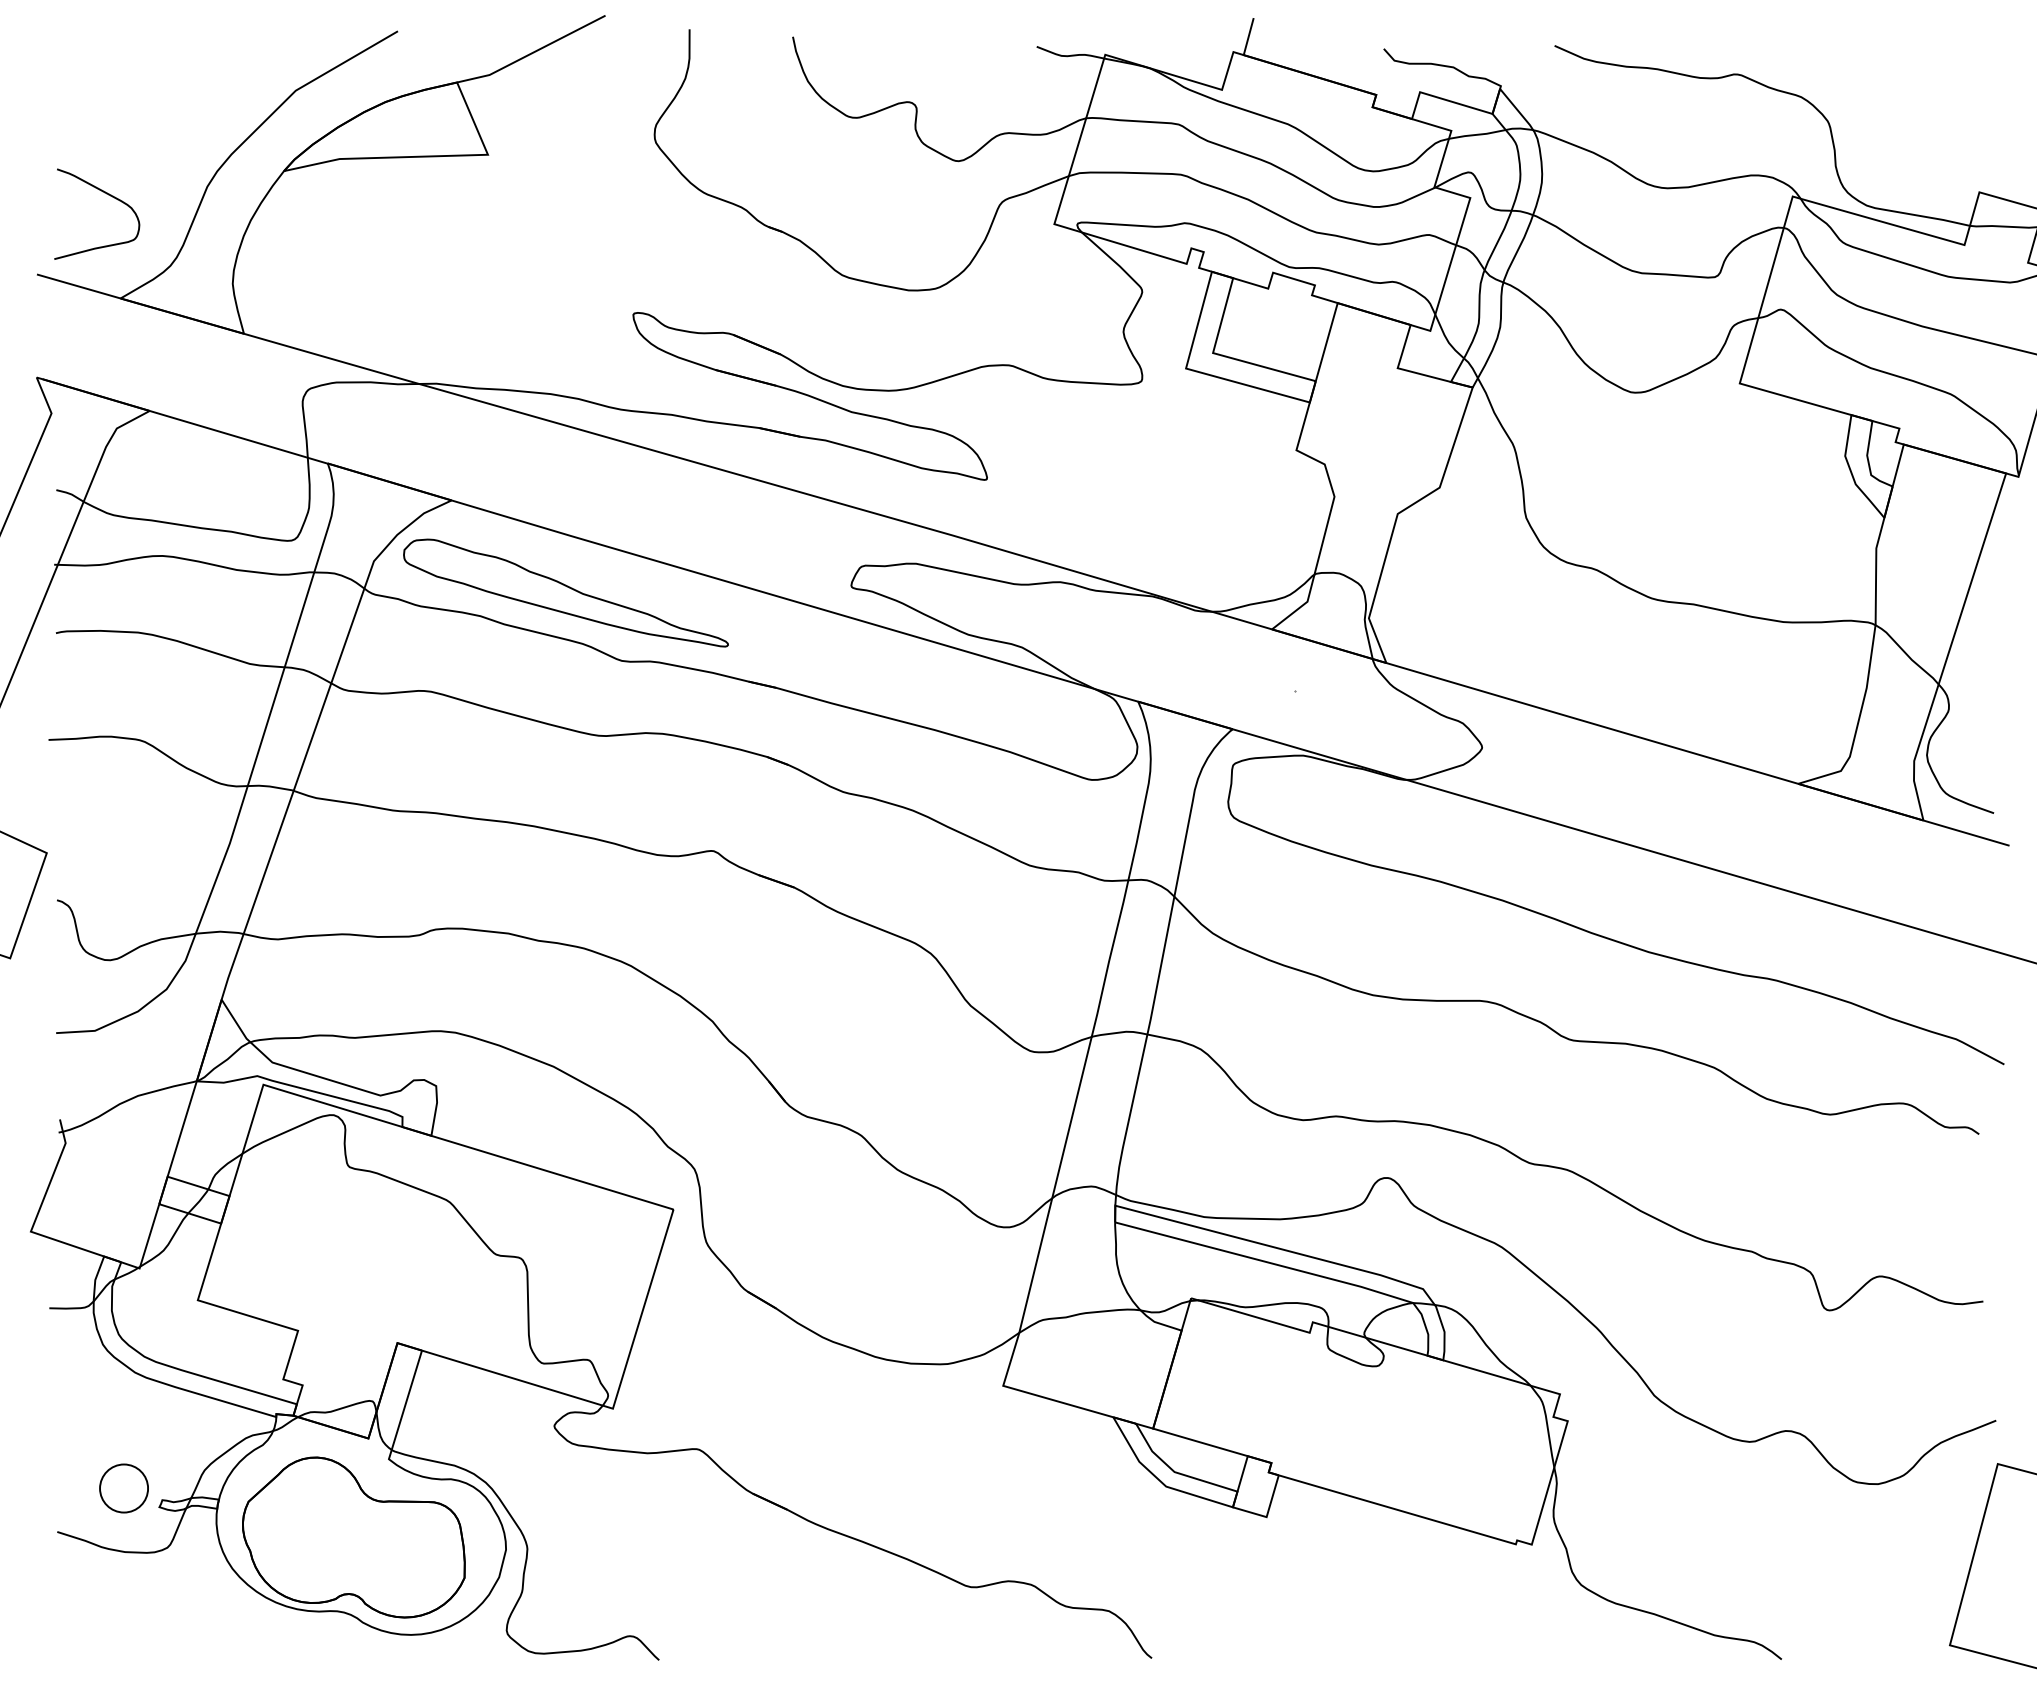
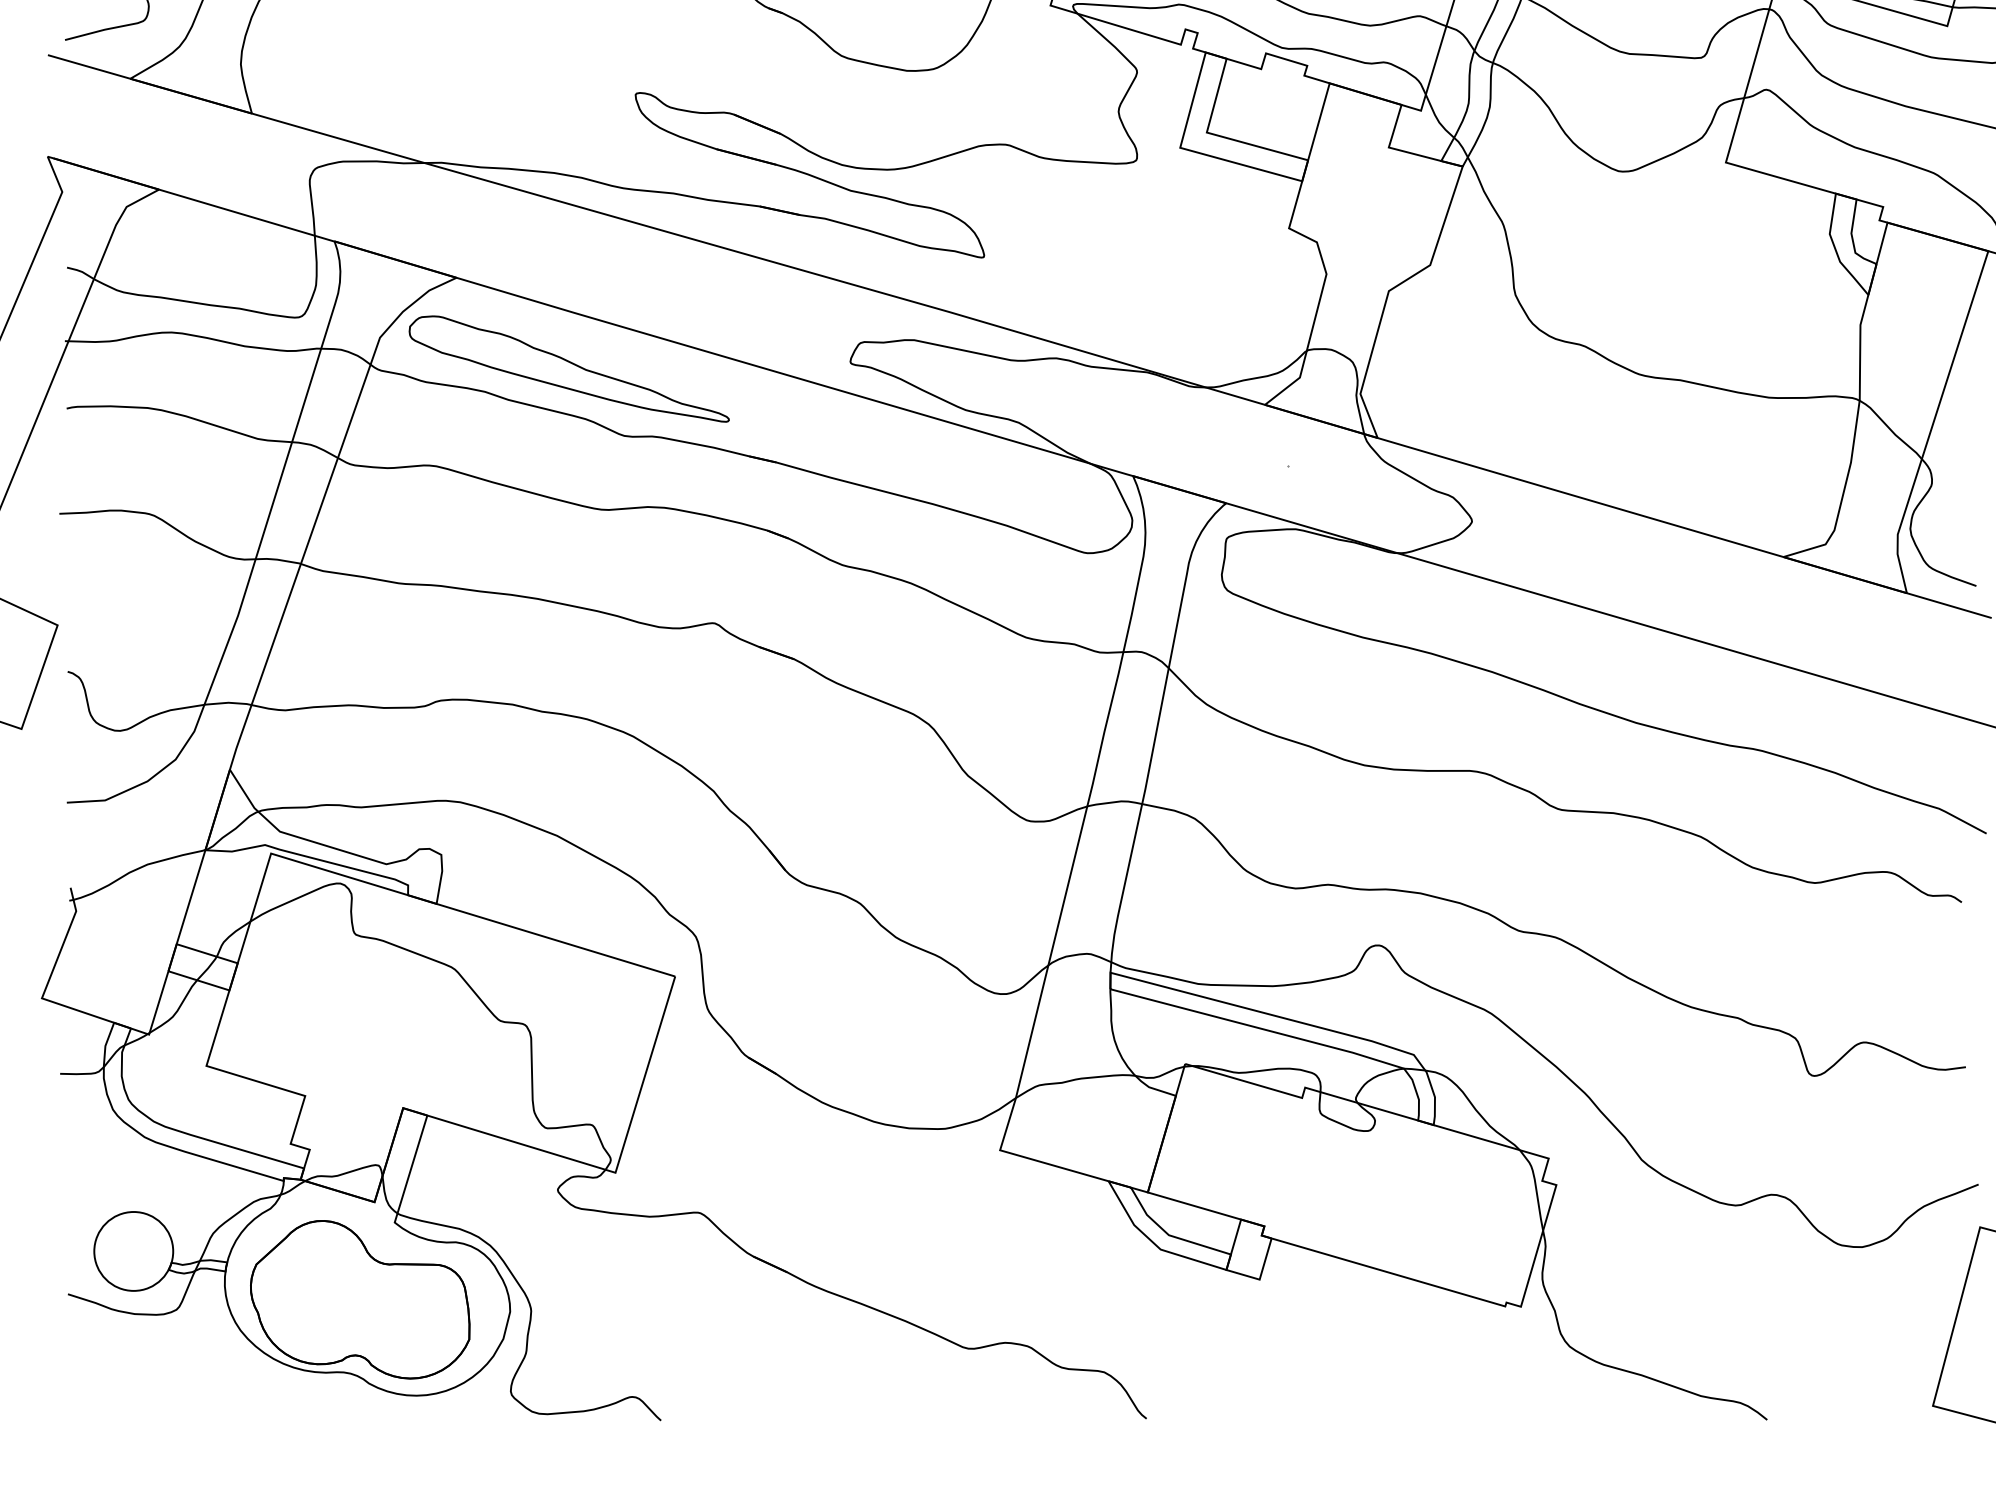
circle: (124, 1488) -> (134, 1251), size x1.67

